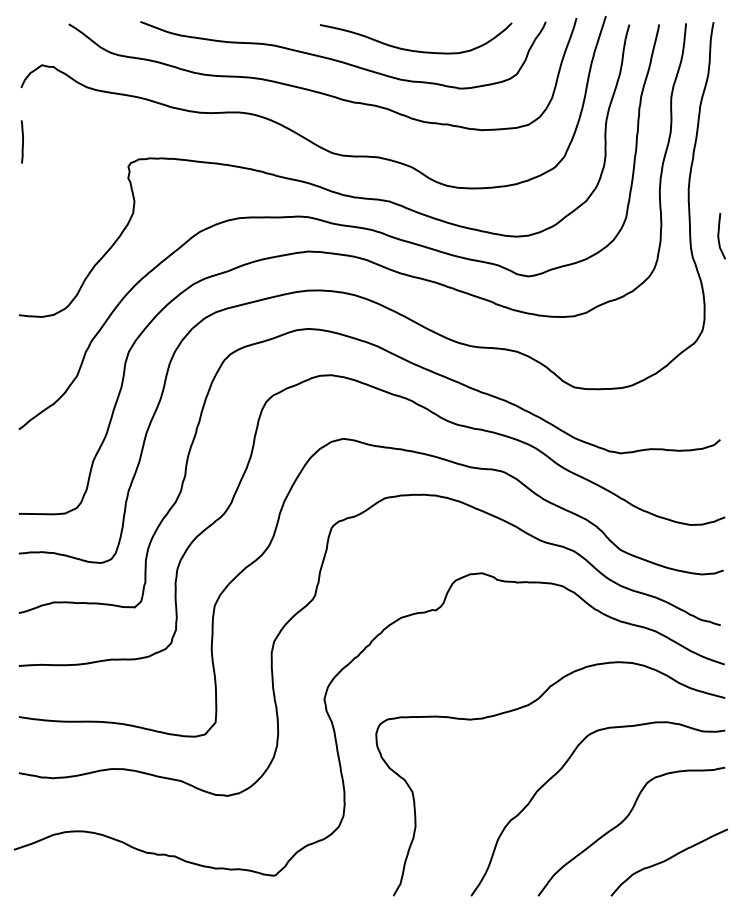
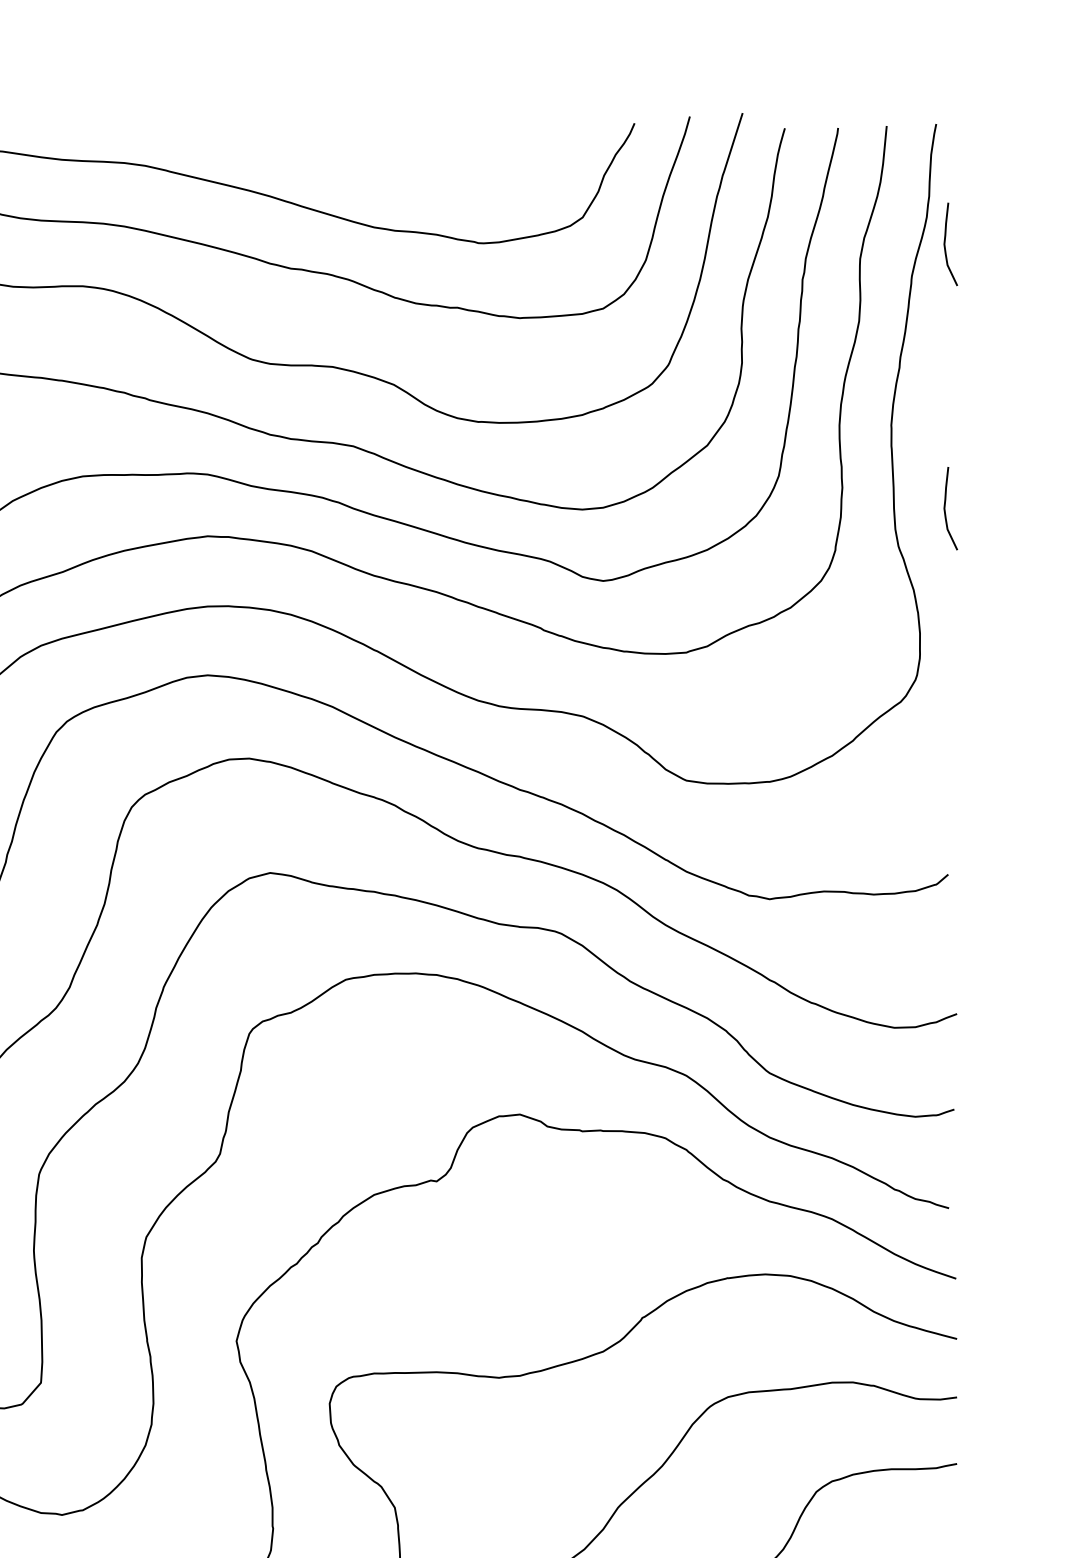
curve: (411, 49) -> (393, 173), removed
curve: (719, 89) -> (946, 244), added

